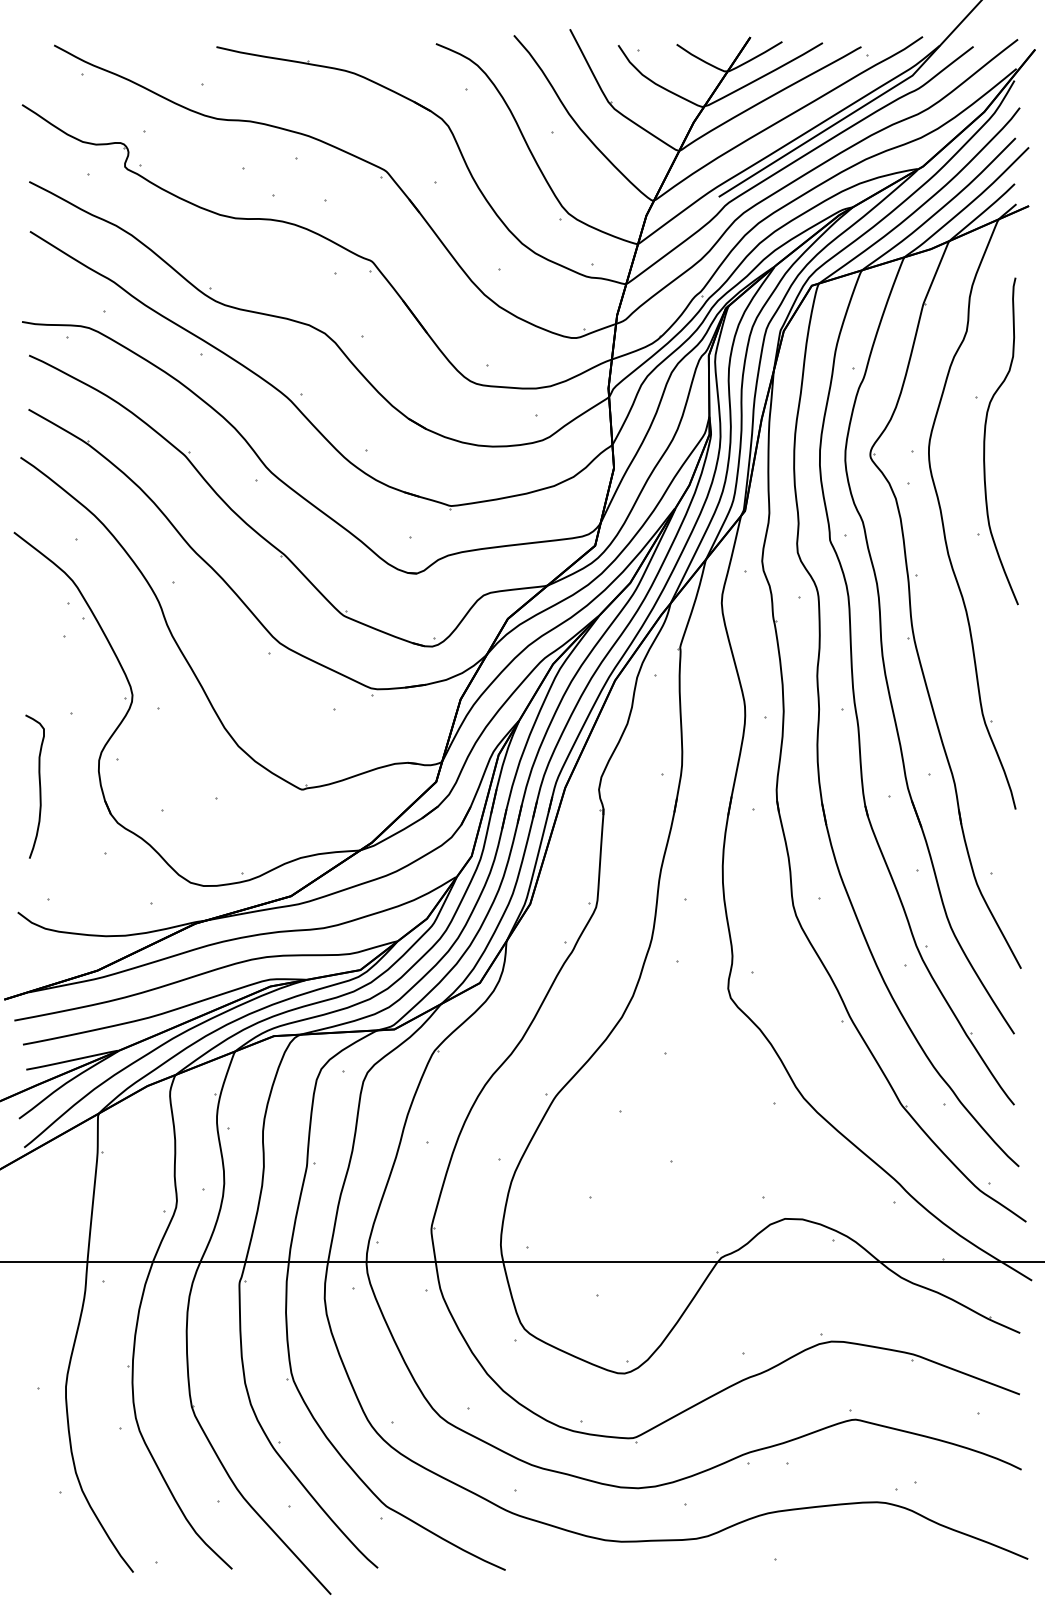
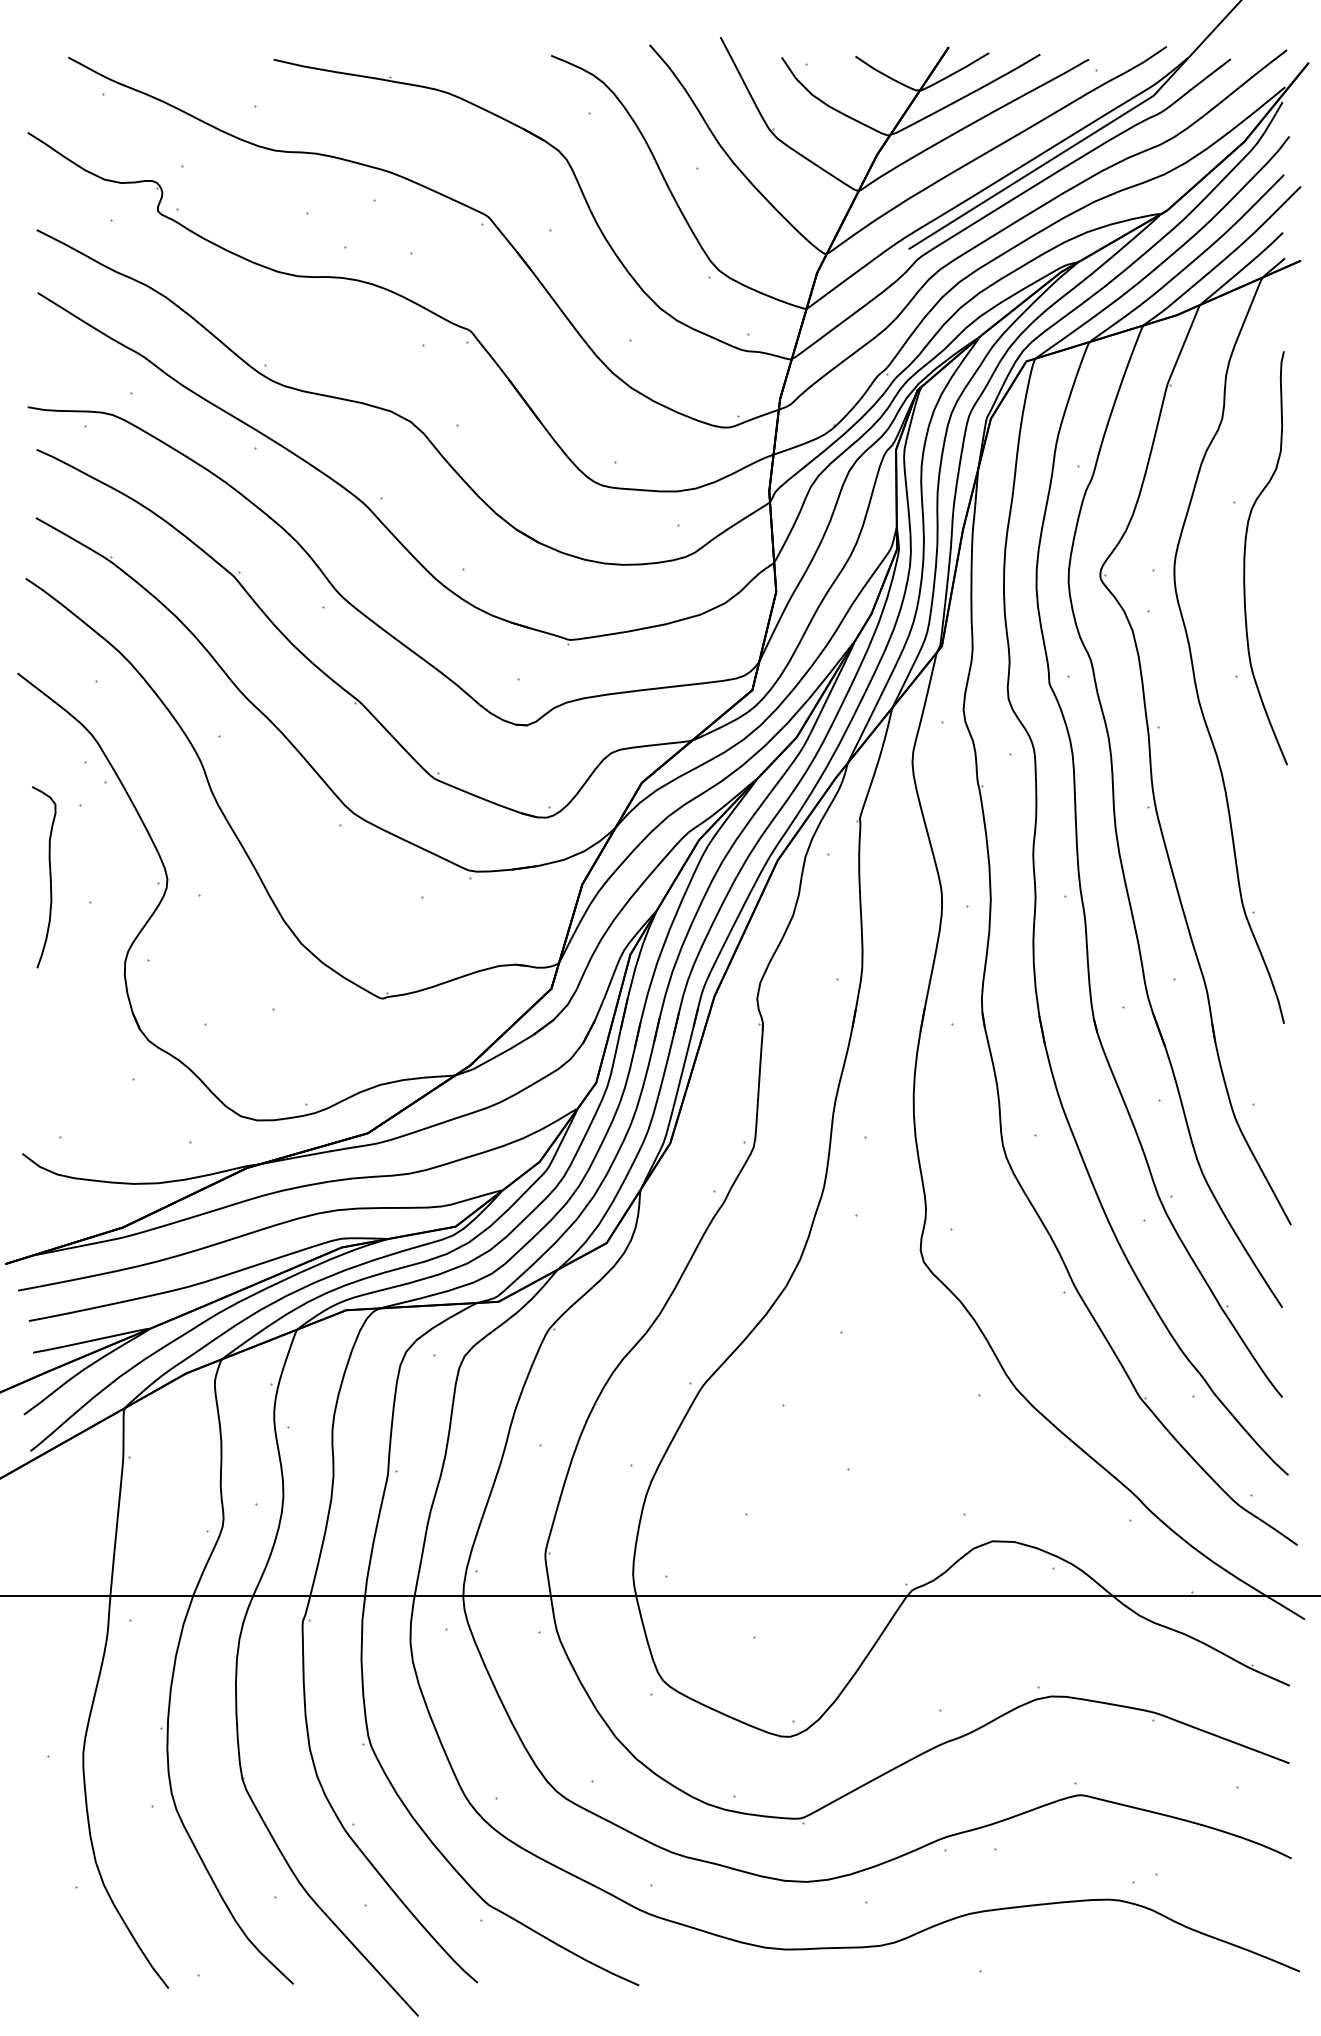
curve: (39, 786) -> (49, 877), moved

